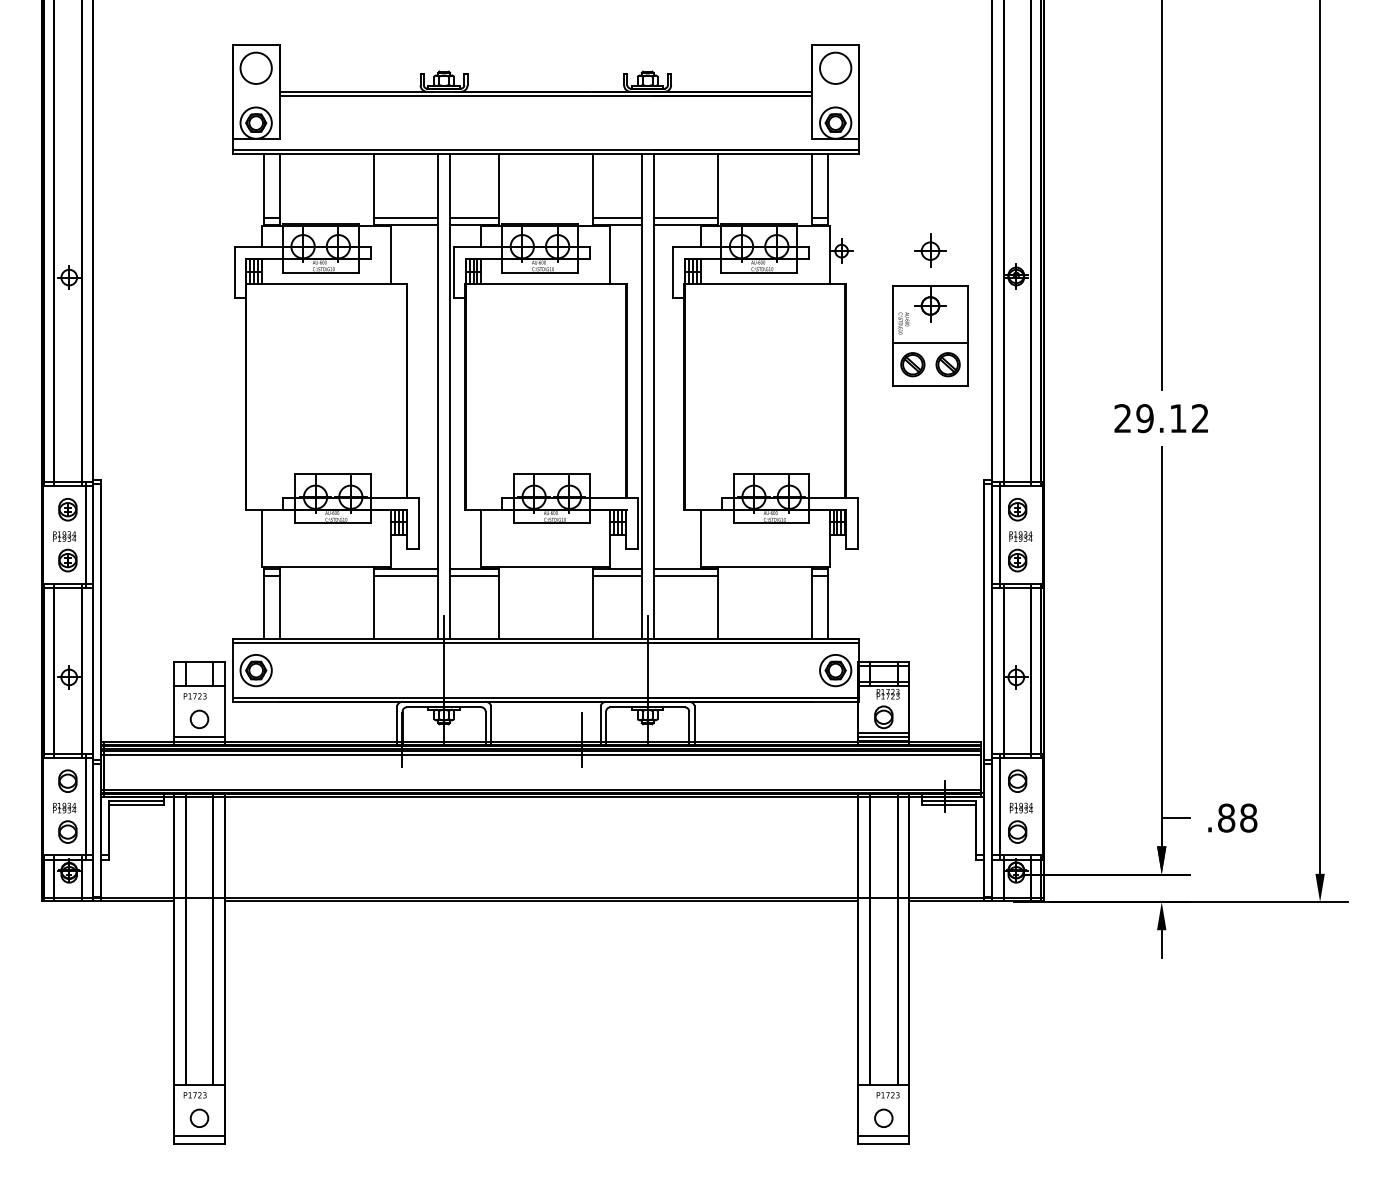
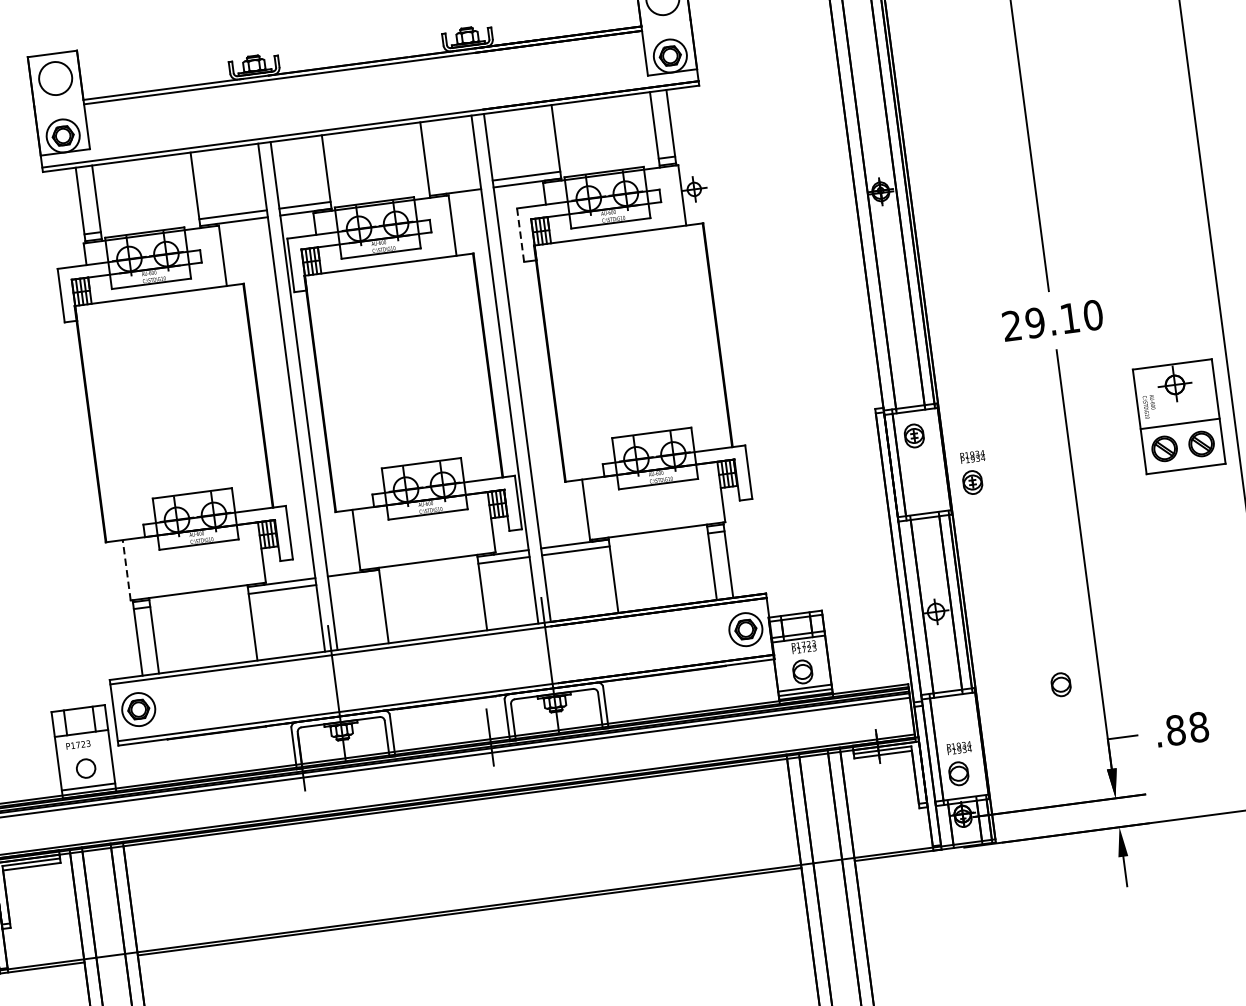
line: (616, 218) -> (453, 186), removed
part: (930, 250) -> (787, 176), removed
line: (673, 272) -> (521, 234), solid -> dashed
part: (930, 335) -> (1179, 415), moved
text: (1200, 418) -> (1093, 315), 29.12 -> 29.10
line: (262, 538) -> (127, 570), solid -> dashed
part: (1020, 551) -> (974, 472), moved
line: (474, 575) -> (354, 579), removed
part: (1017, 780) -> (1060, 684), moved

